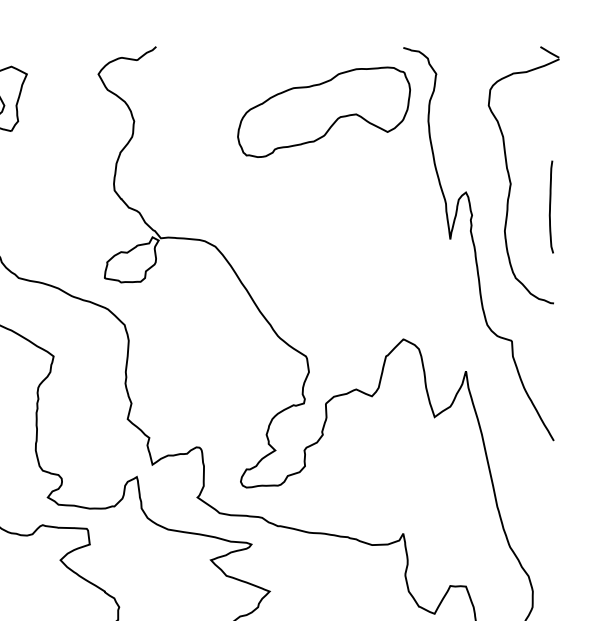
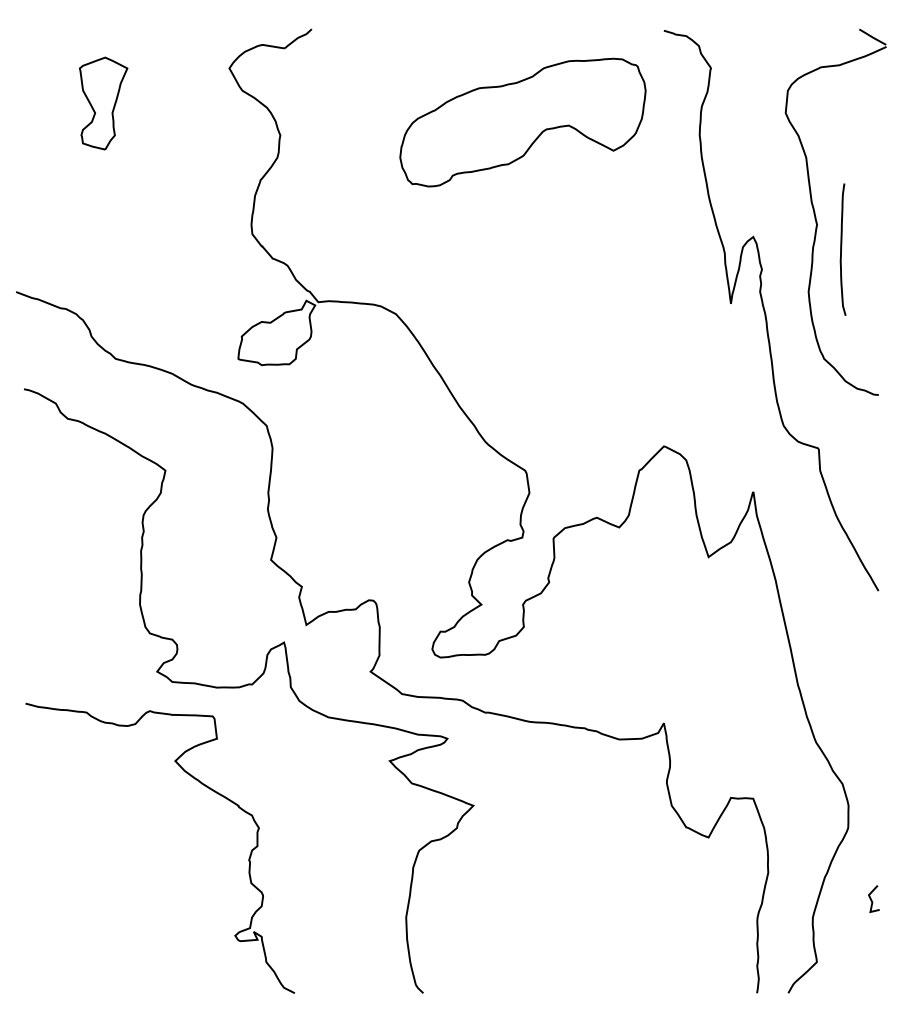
part: (323, 112) -> (522, 122), moved
curve: (550, 206) -> (841, 249), moved

